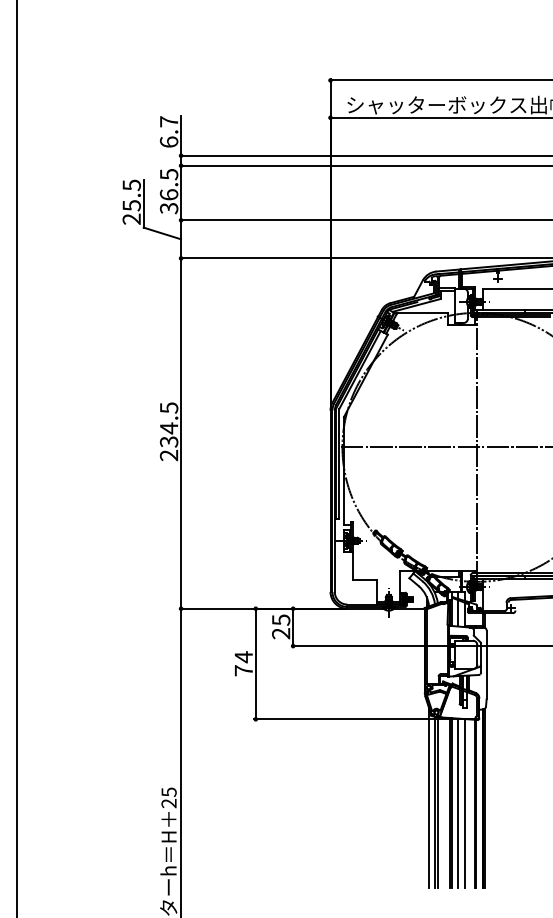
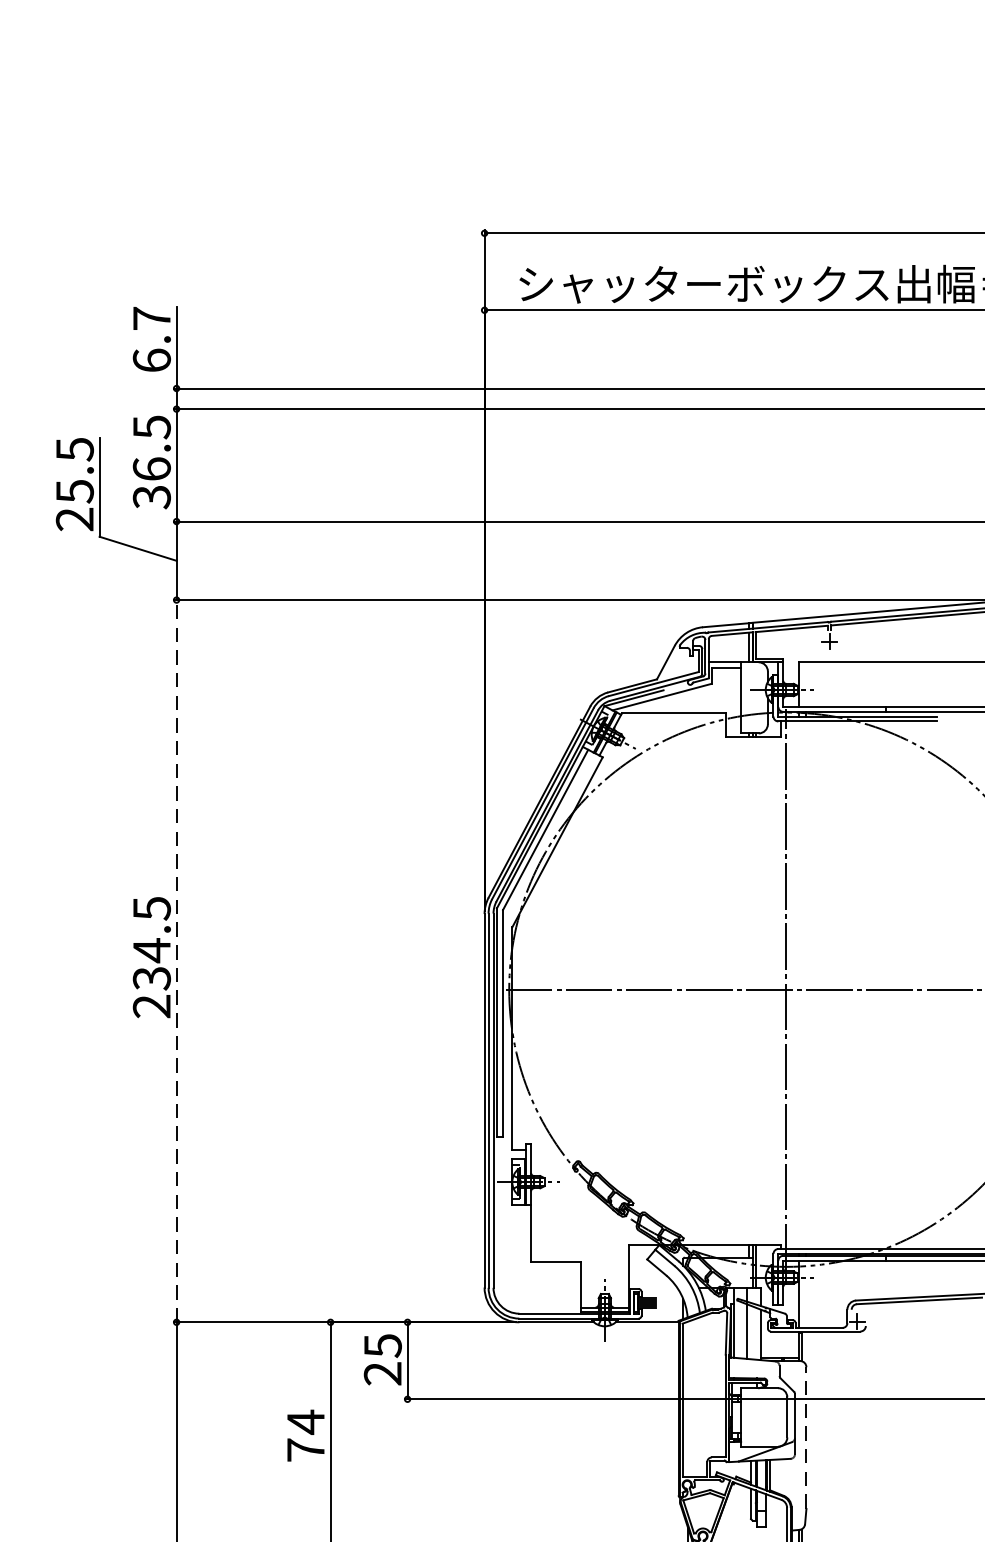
line: (181, 433) -> (177, 961), solid -> dashed
line: (486, 664) -> (806, 1437), solid -> dashed

